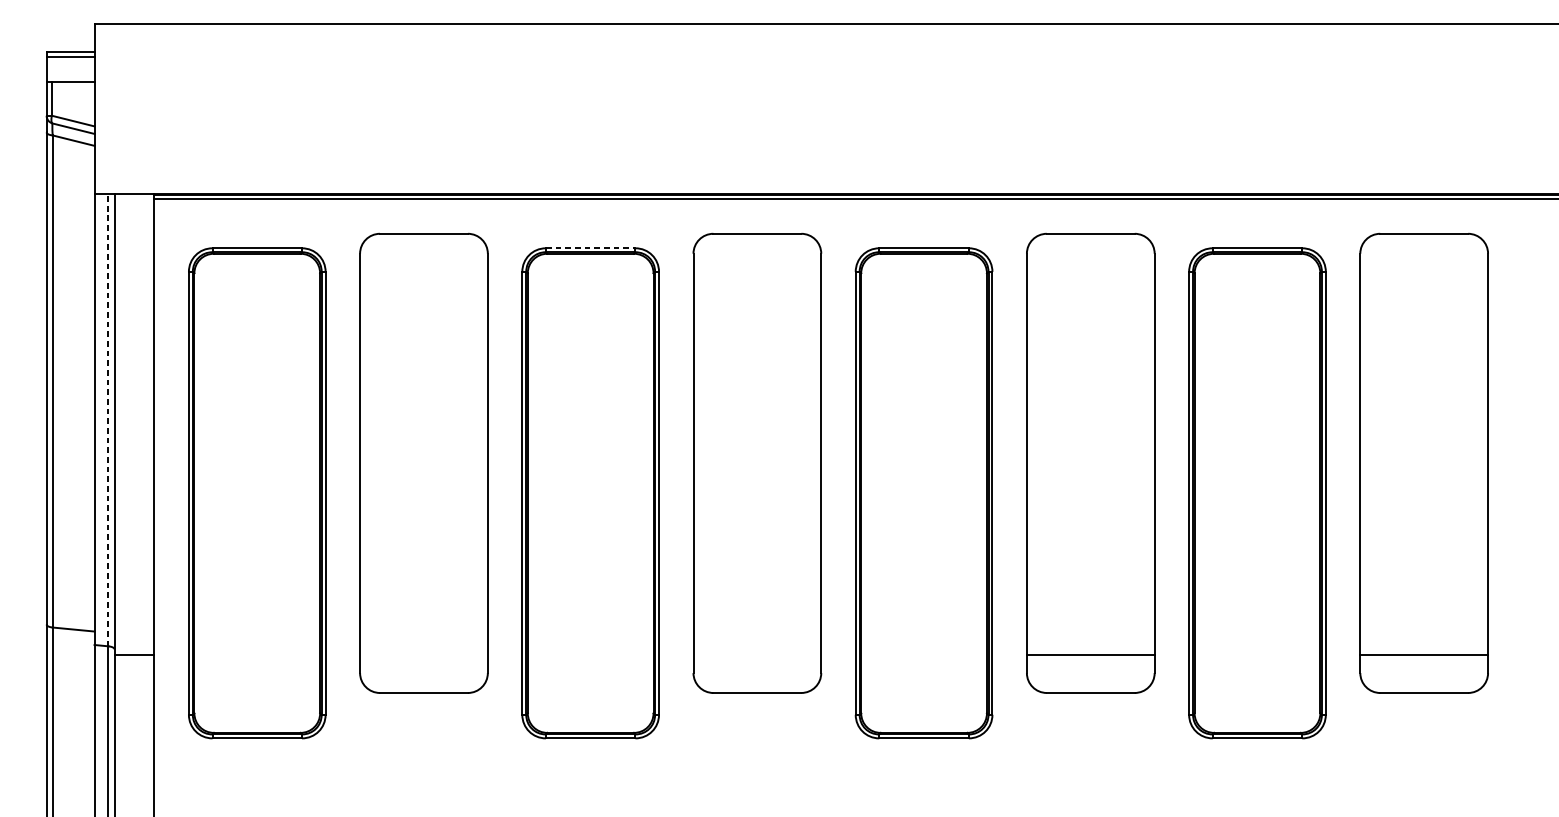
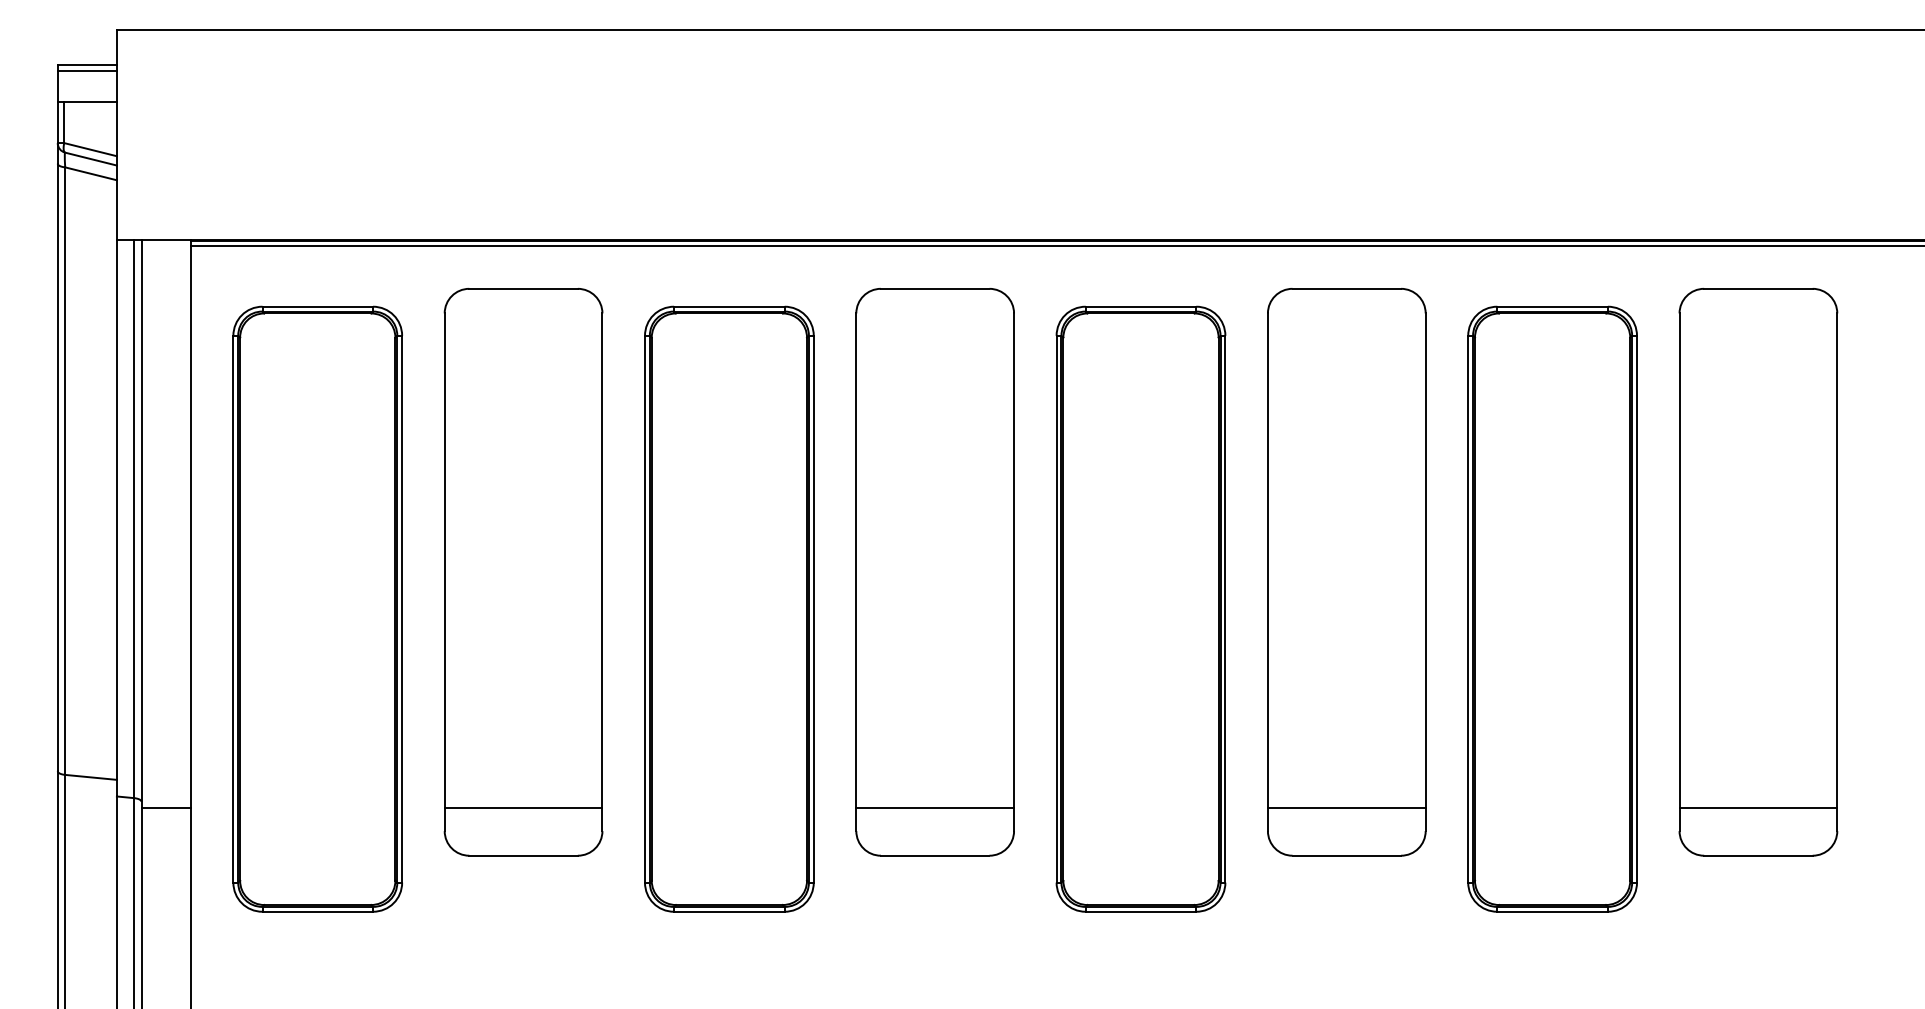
line: (590, 248) -> (729, 306), dashed -> solid
line: (108, 419) -> (134, 518), dashed -> solid
line: (423, 654) -> (523, 808), added
line: (757, 654) -> (935, 808), added

